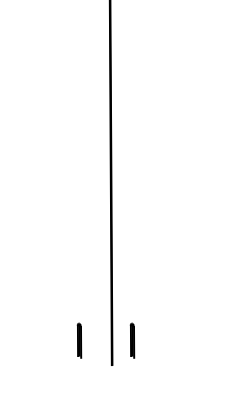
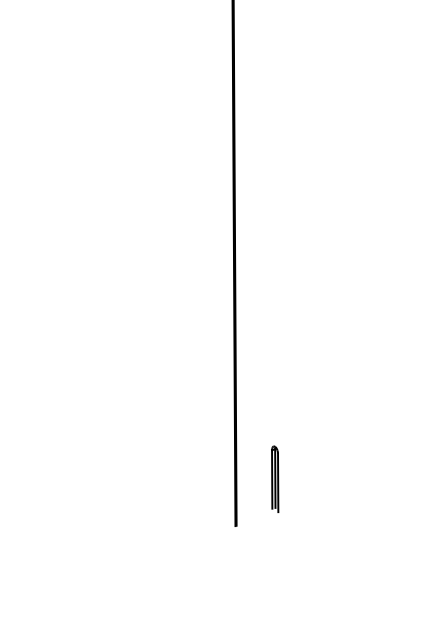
part: (79, 340) -> (173, 478), removed

